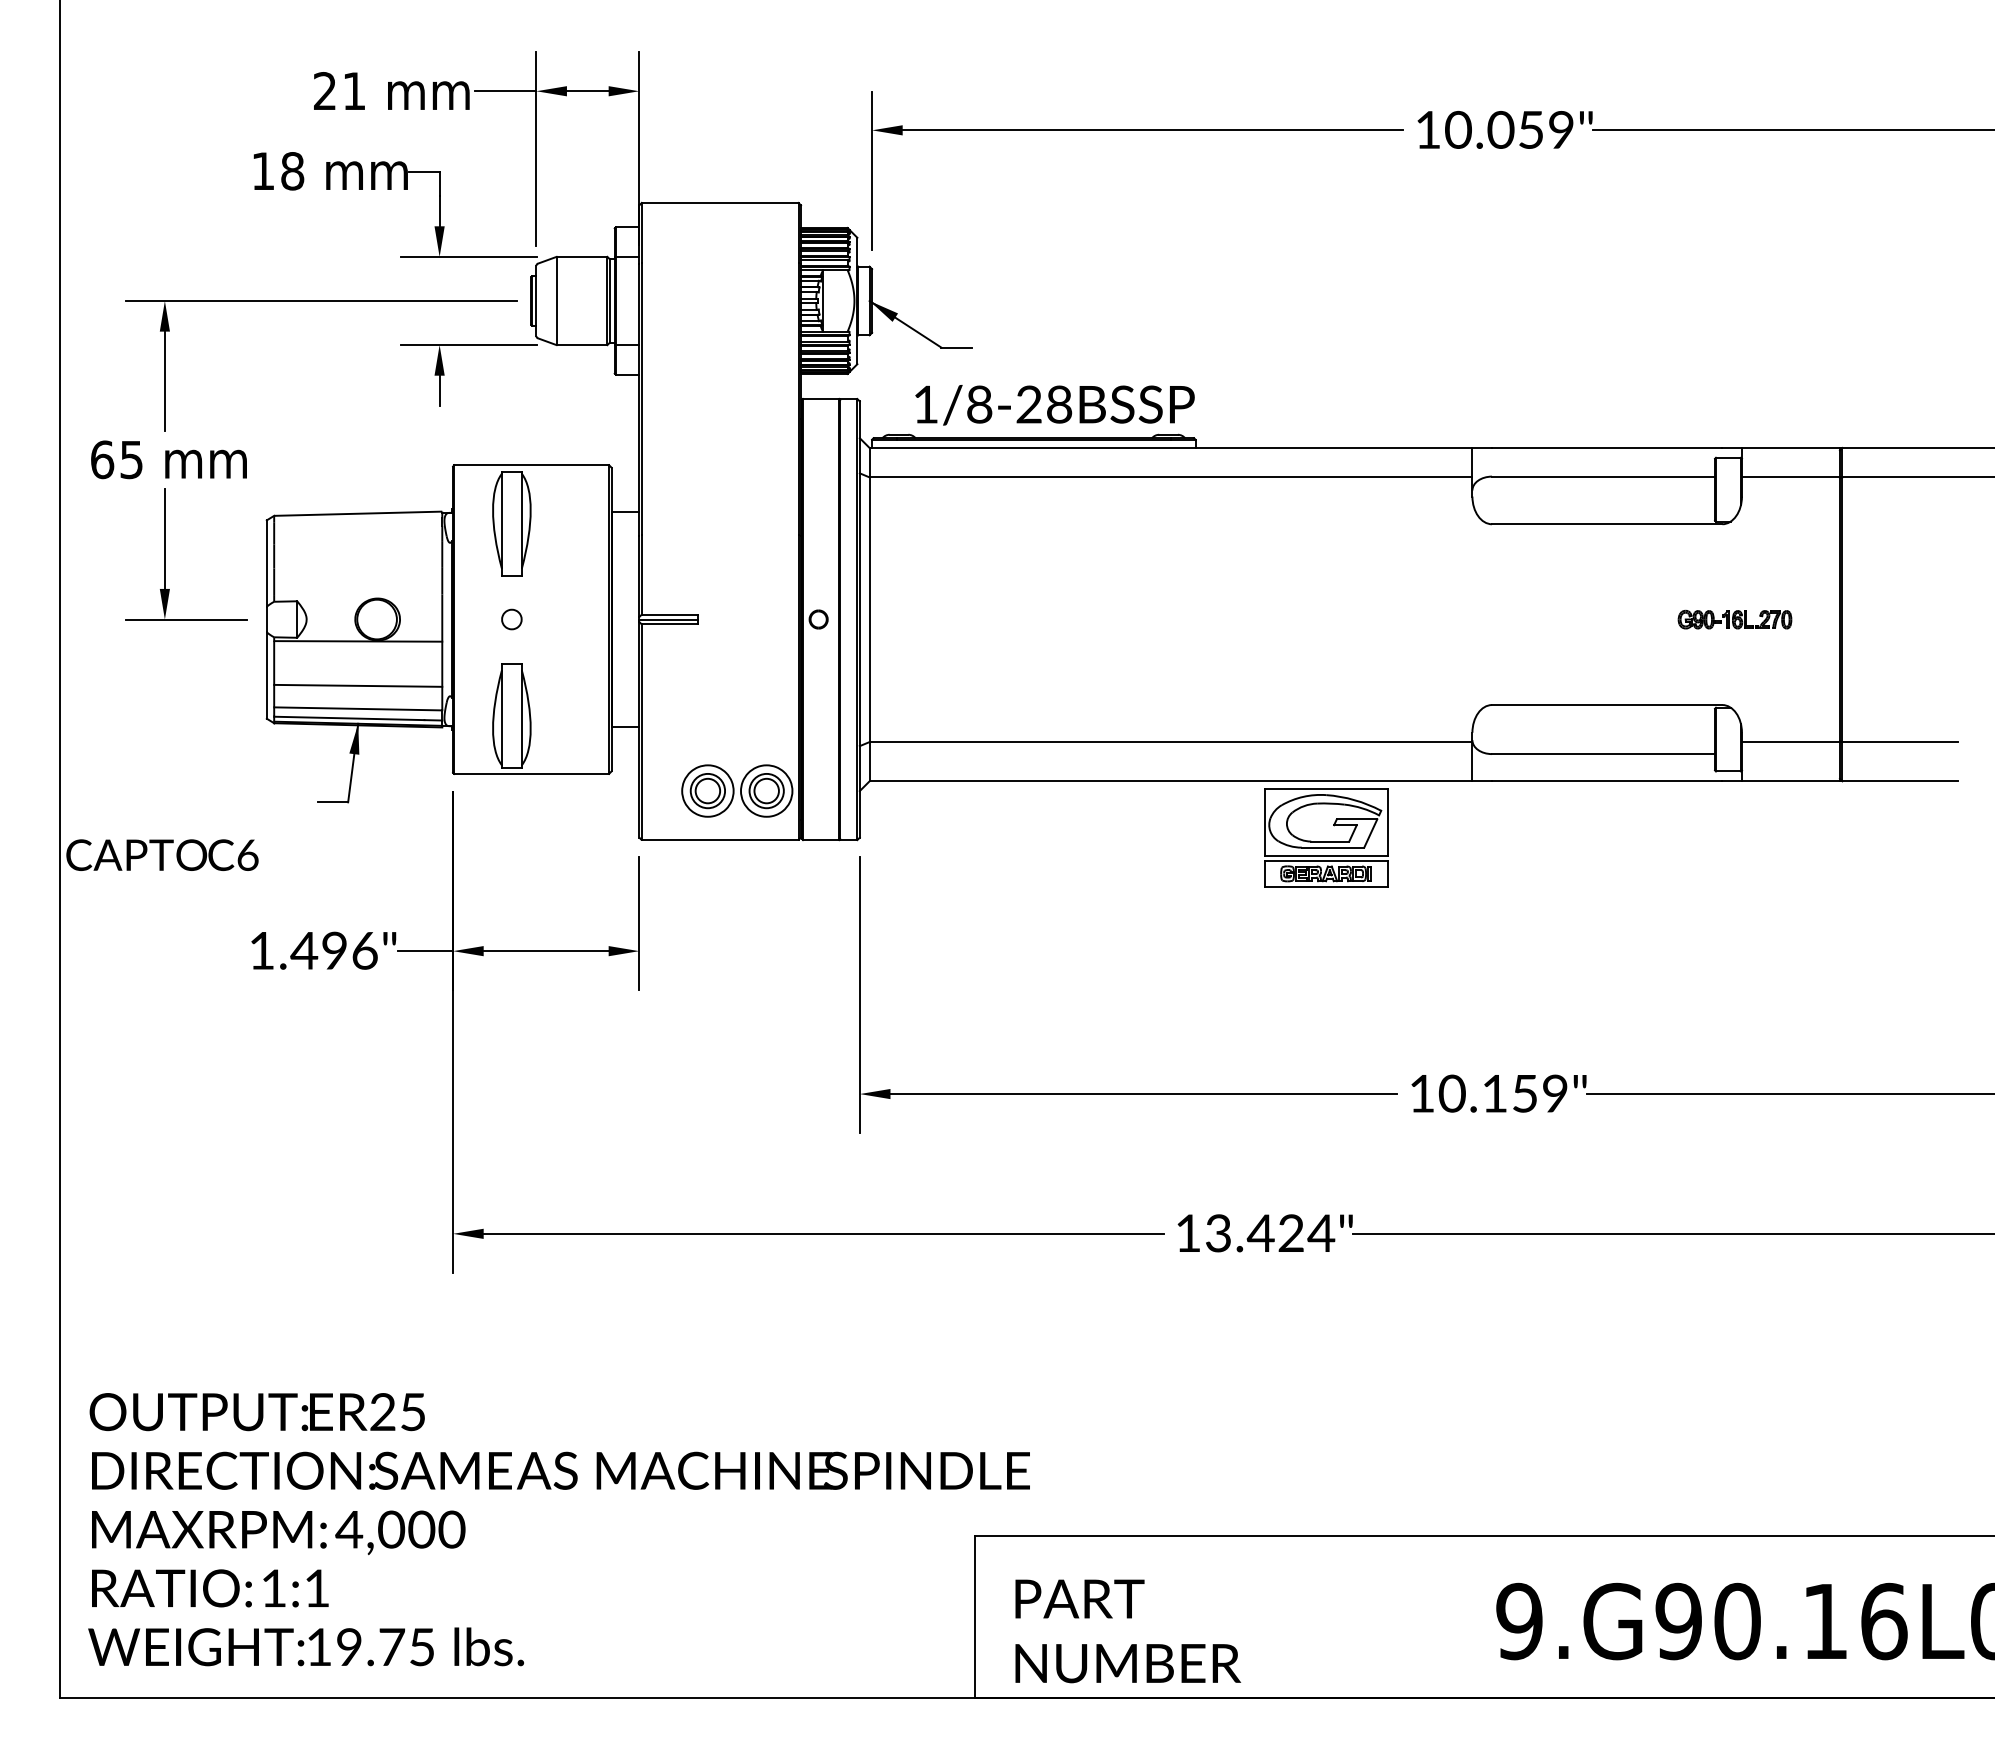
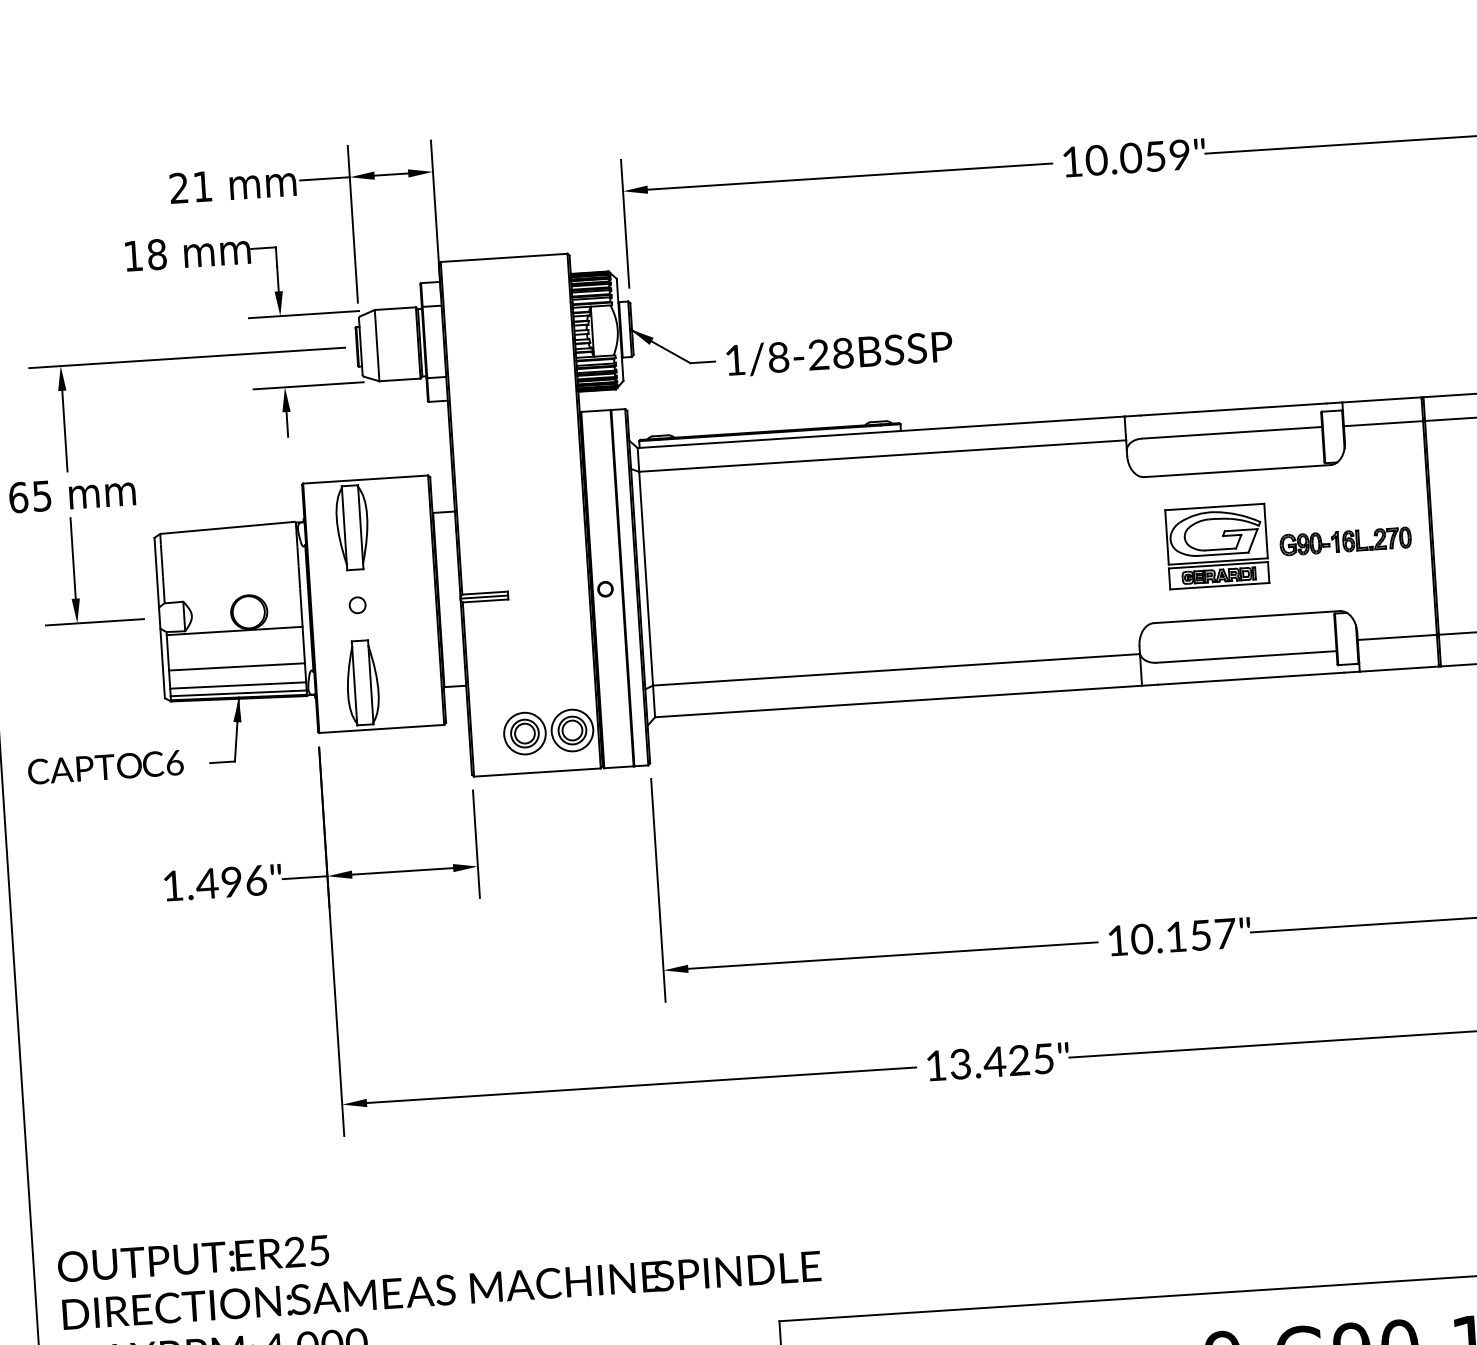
text: (1054, 405) -> (839, 354), moved
part: (1734, 619) -> (1345, 541), size x1.43
part: (1326, 837) -> (1217, 546), moved
text: (162, 854) -> (105, 766), moved
text: (1555, 1093) -> (1225, 933), 10.159" -> 10.157"
text: (1321, 1233) -> (1043, 1058), 13.424" -> 13.425"

